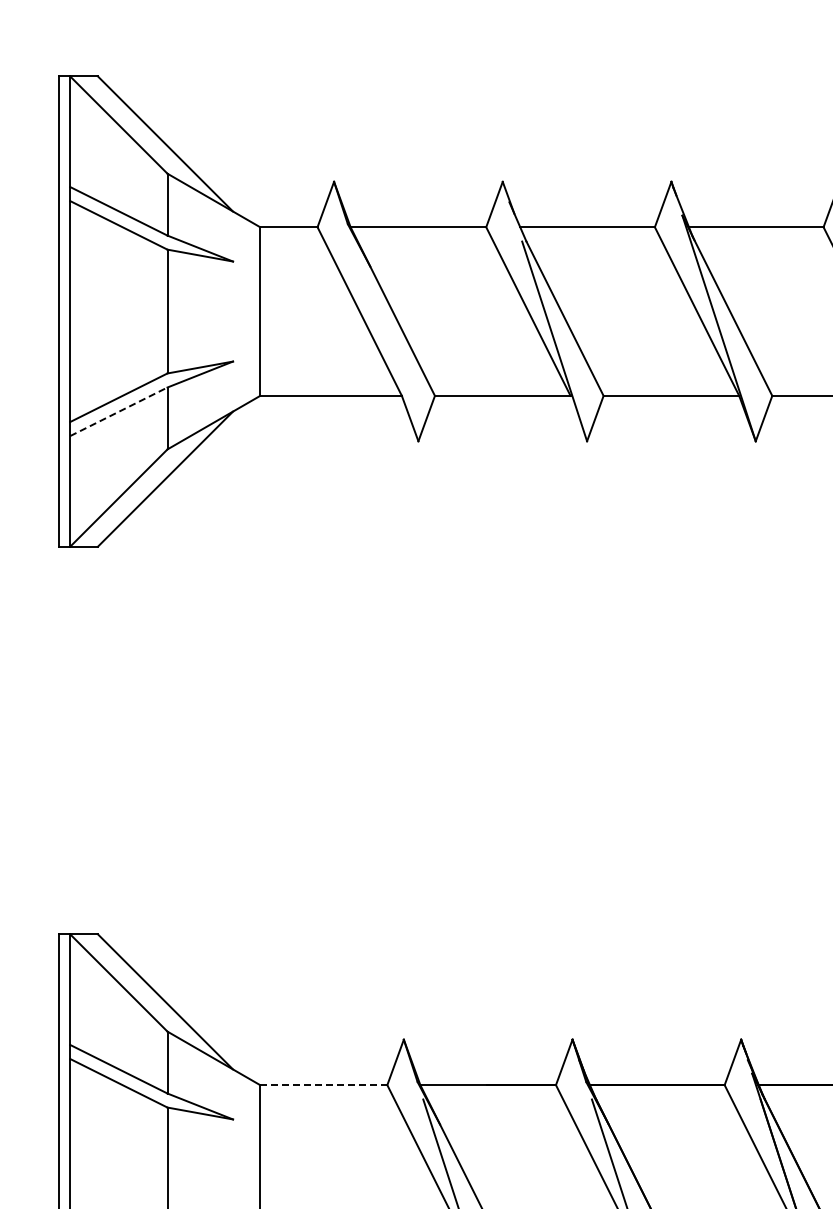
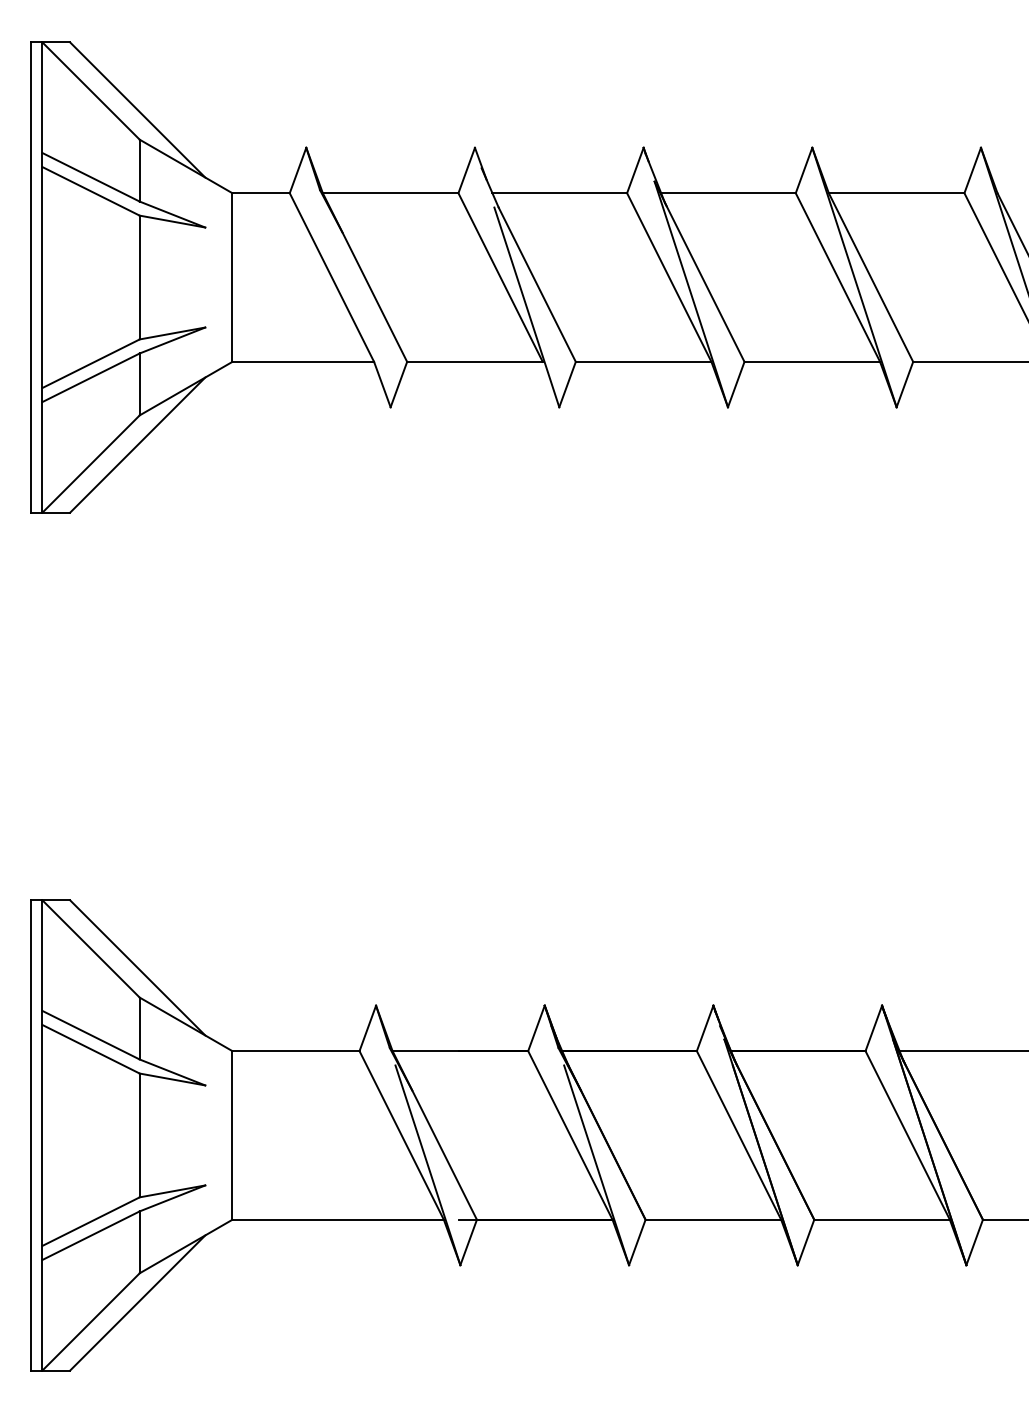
line: (119, 411) -> (91, 377), dashed -> solid
line: (323, 1085) -> (295, 1051), dashed -> solid

